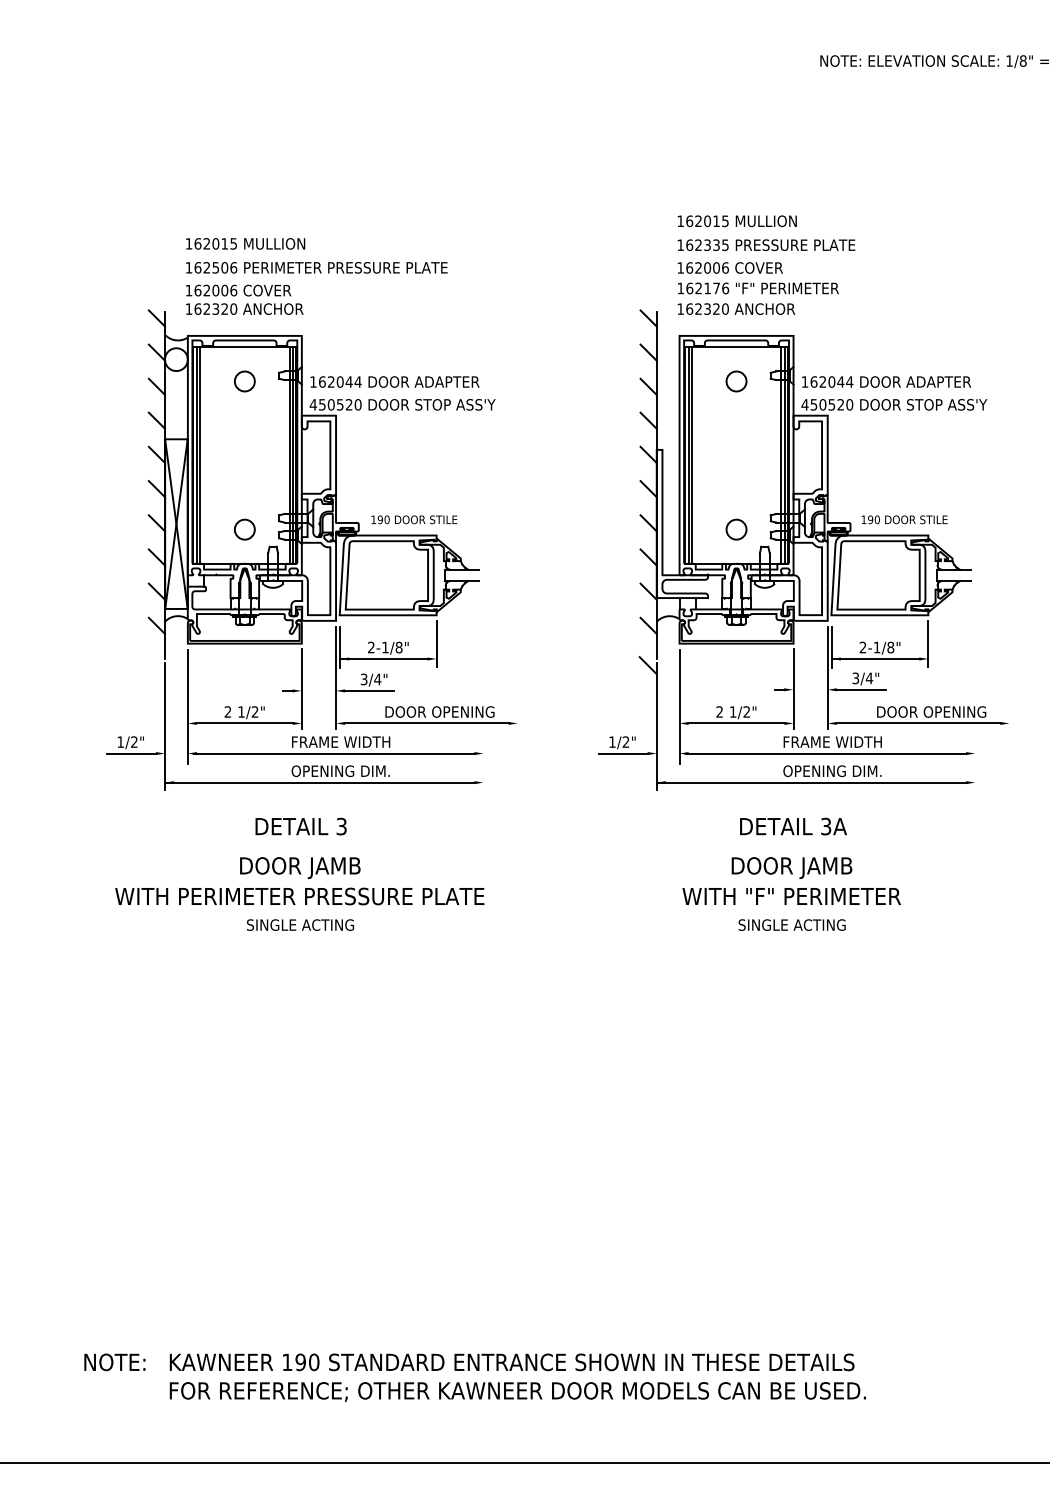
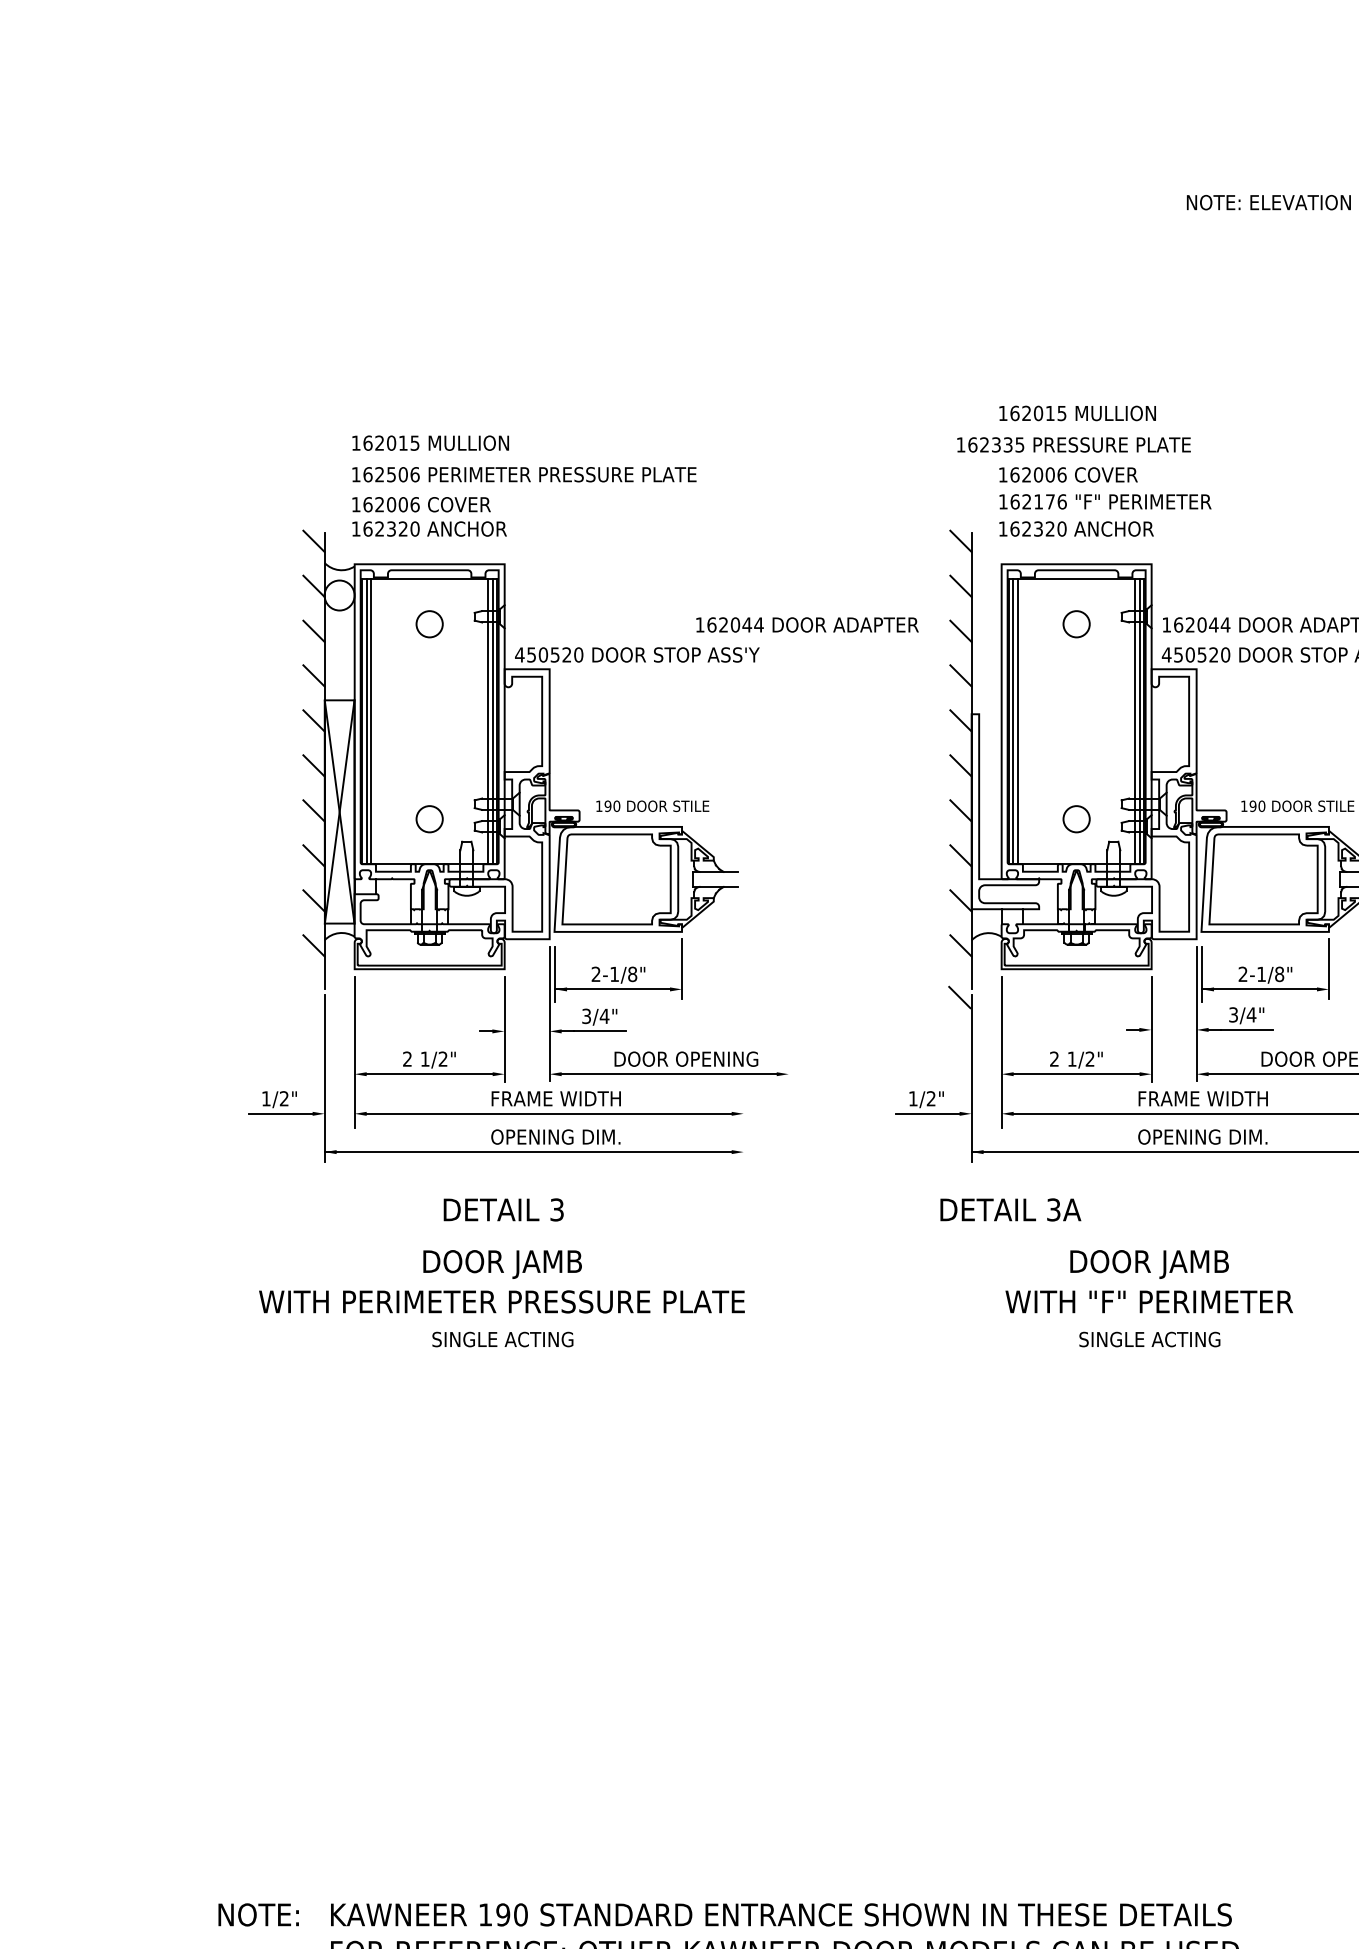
text: (766, 244) -> (1073, 444), moved
text: (394, 381) -> (806, 624), moved
text: (793, 826) -> (1010, 1209), moved

